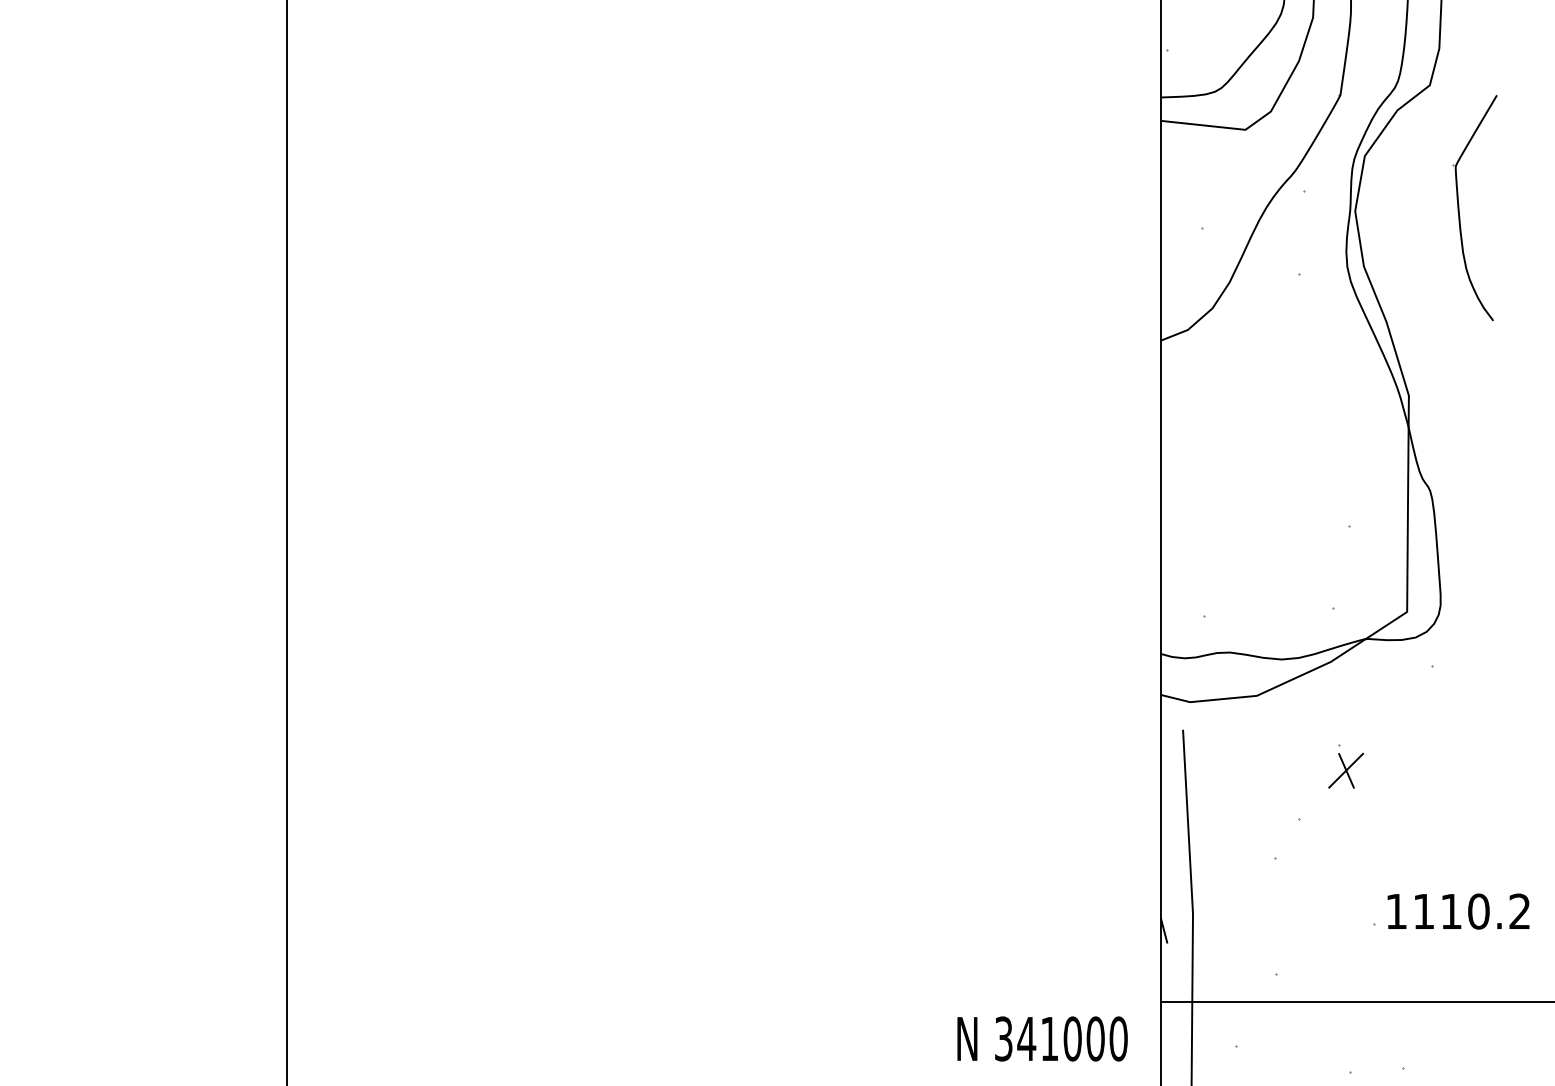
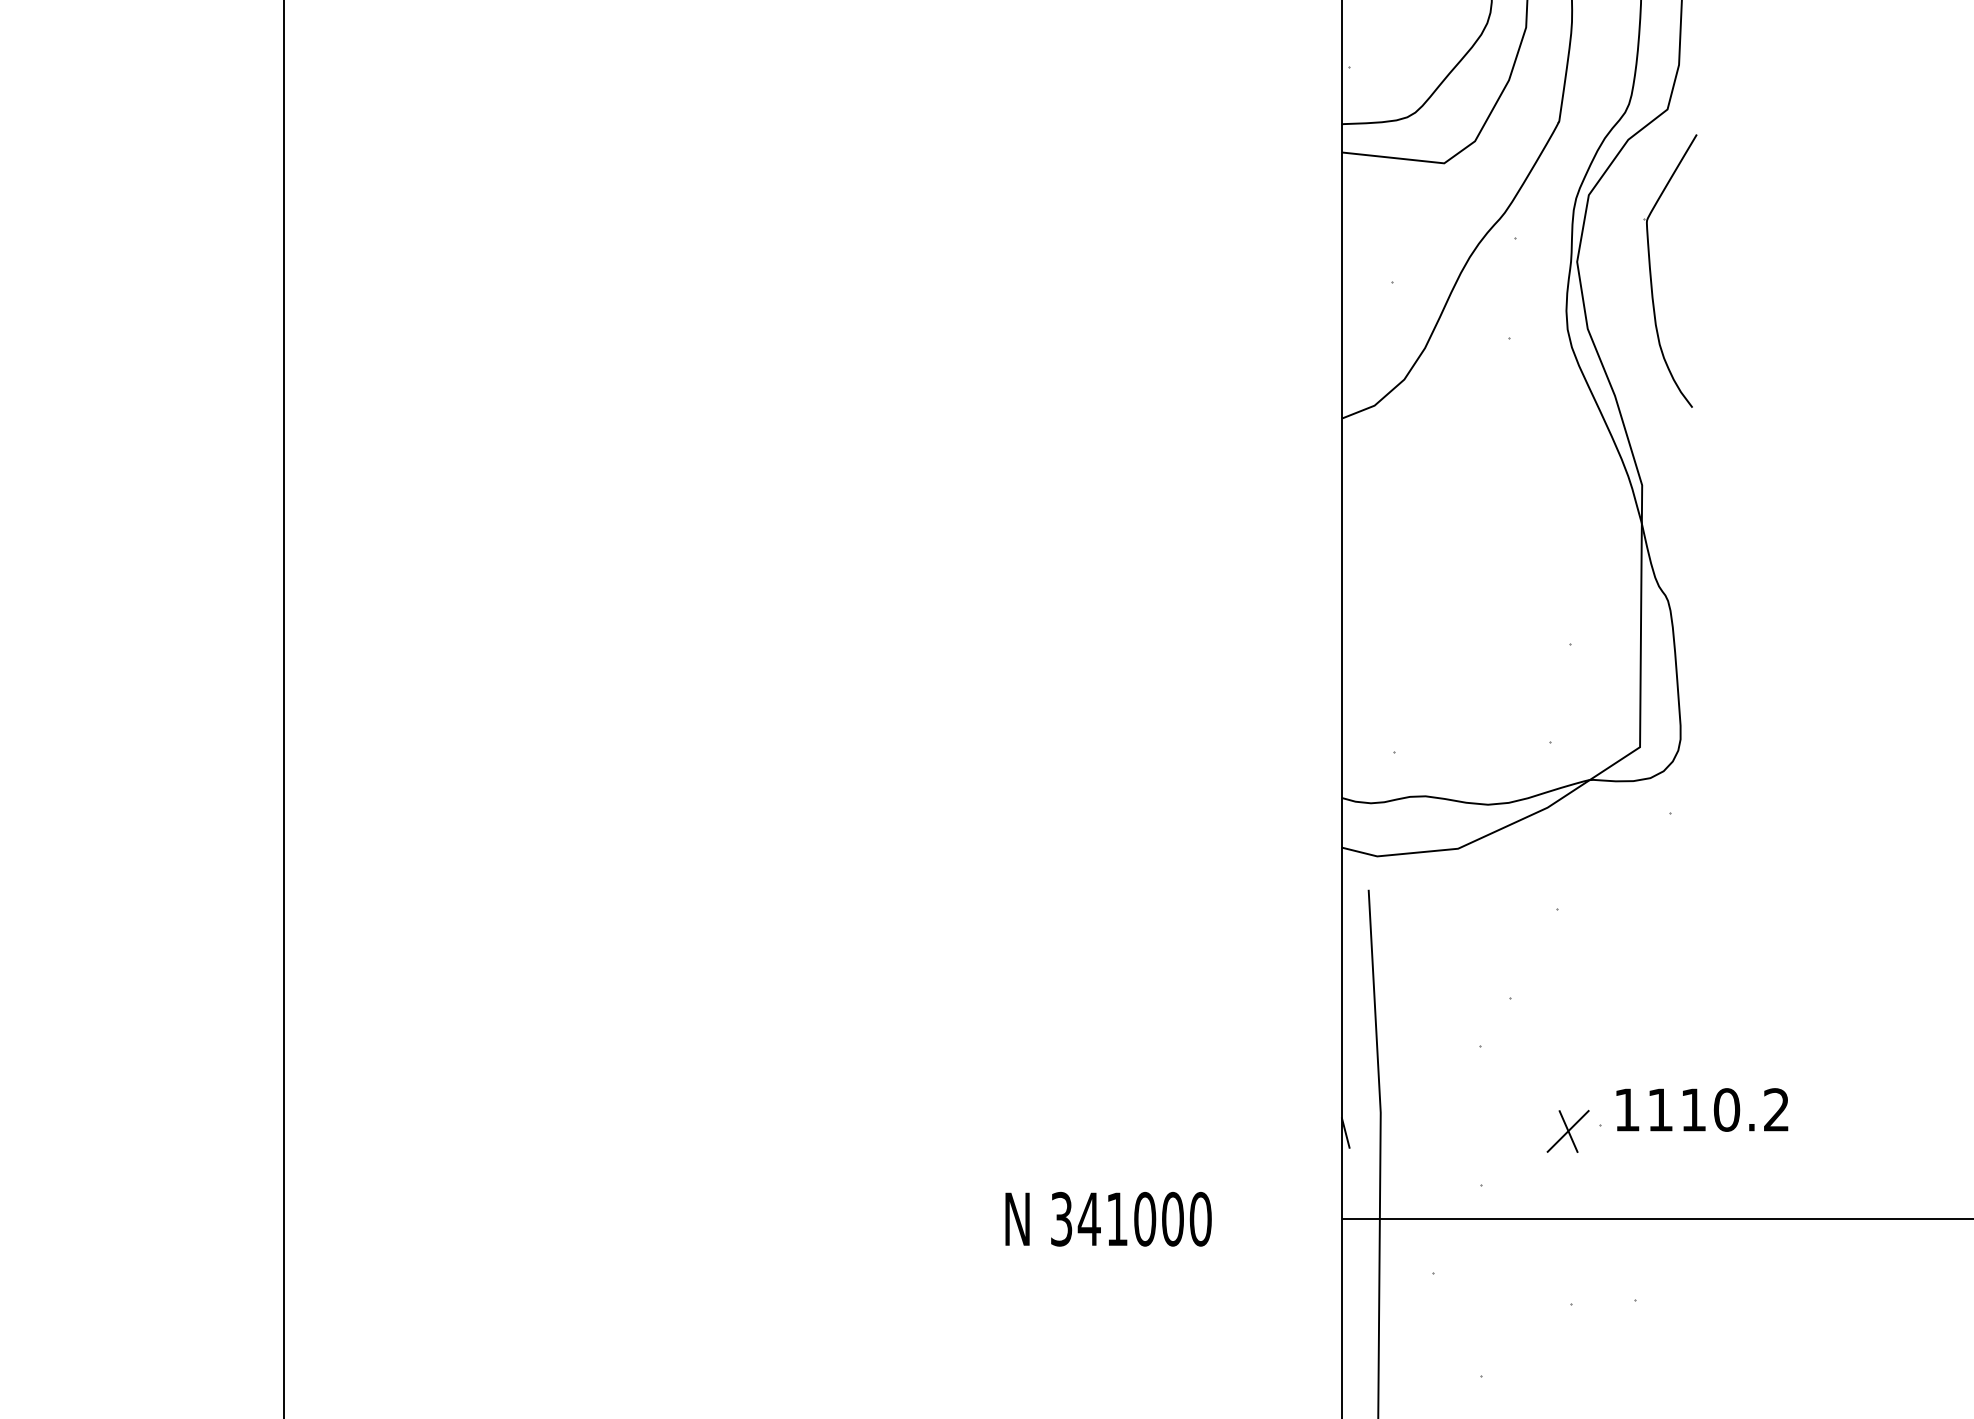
part: (1459, 207) -> (1651, 270), moved
part: (1345, 769) -> (1567, 1130), moved
text: (1042, 1039) -> (1108, 1219), moved

